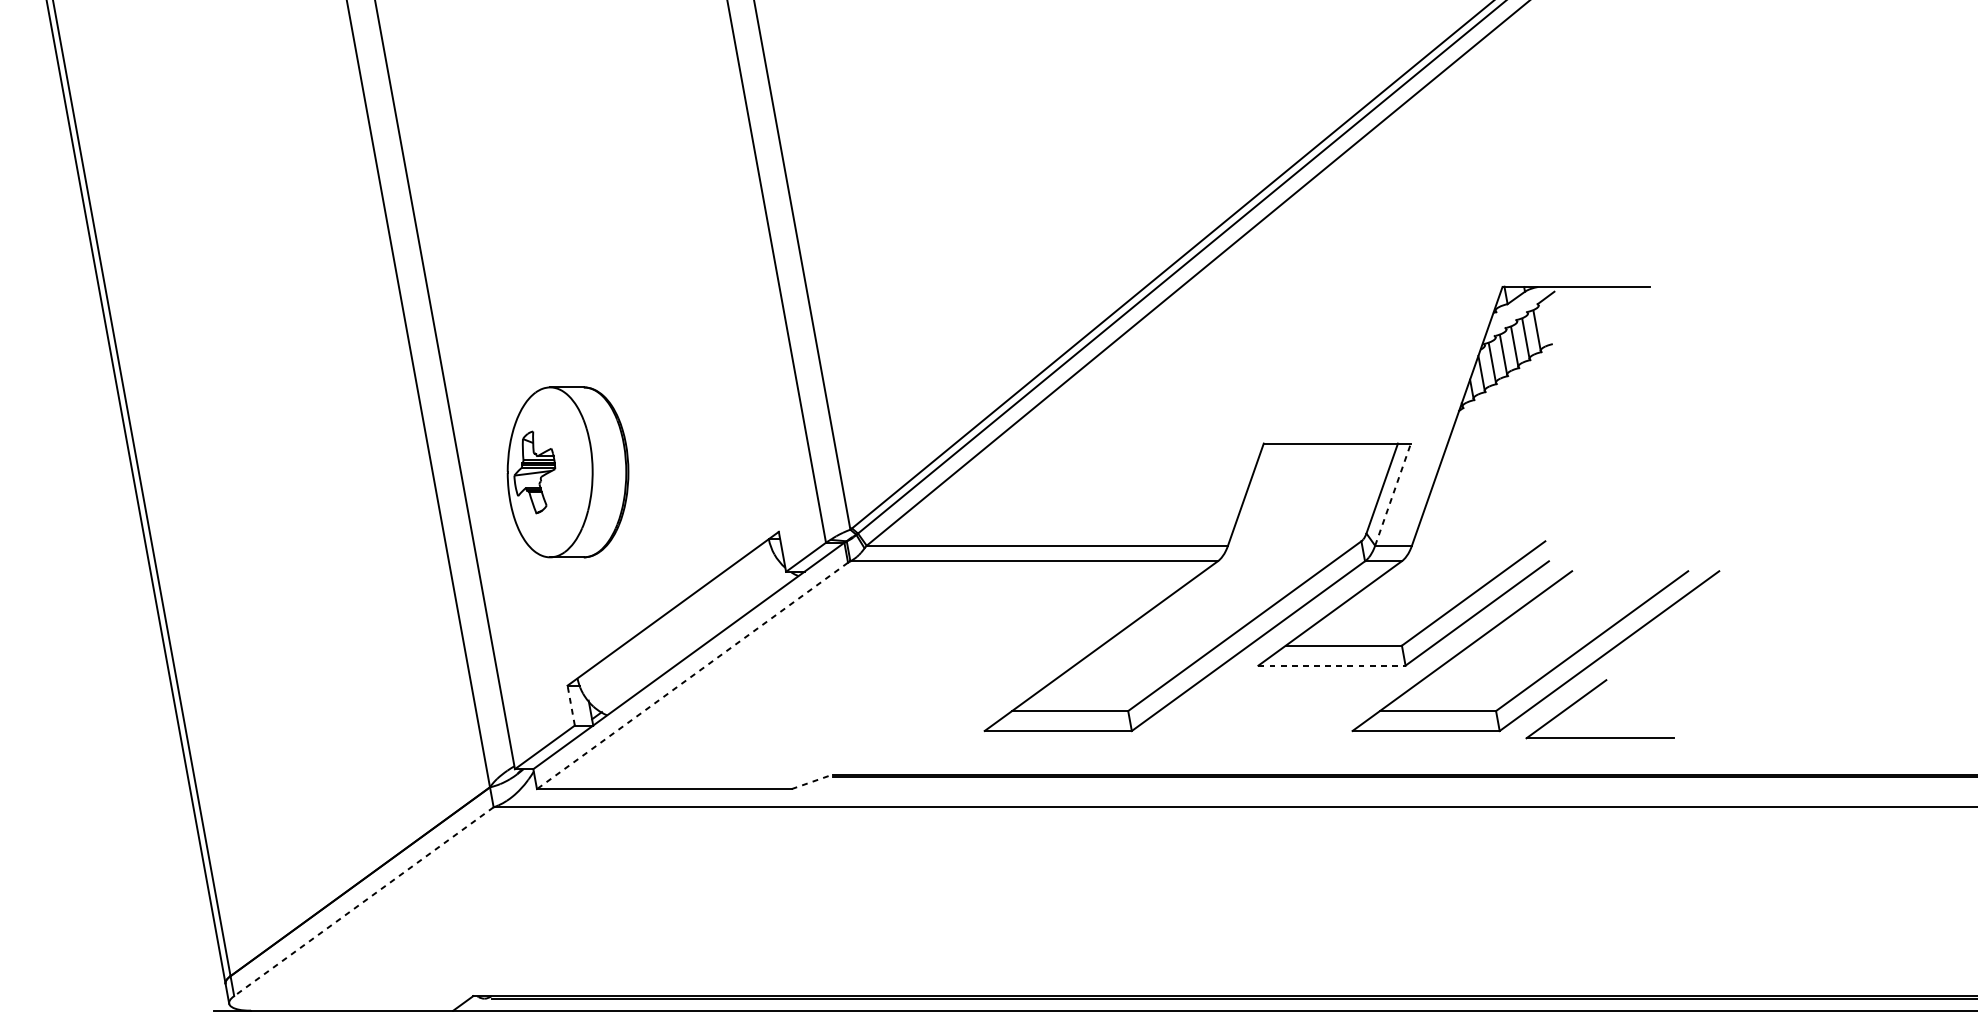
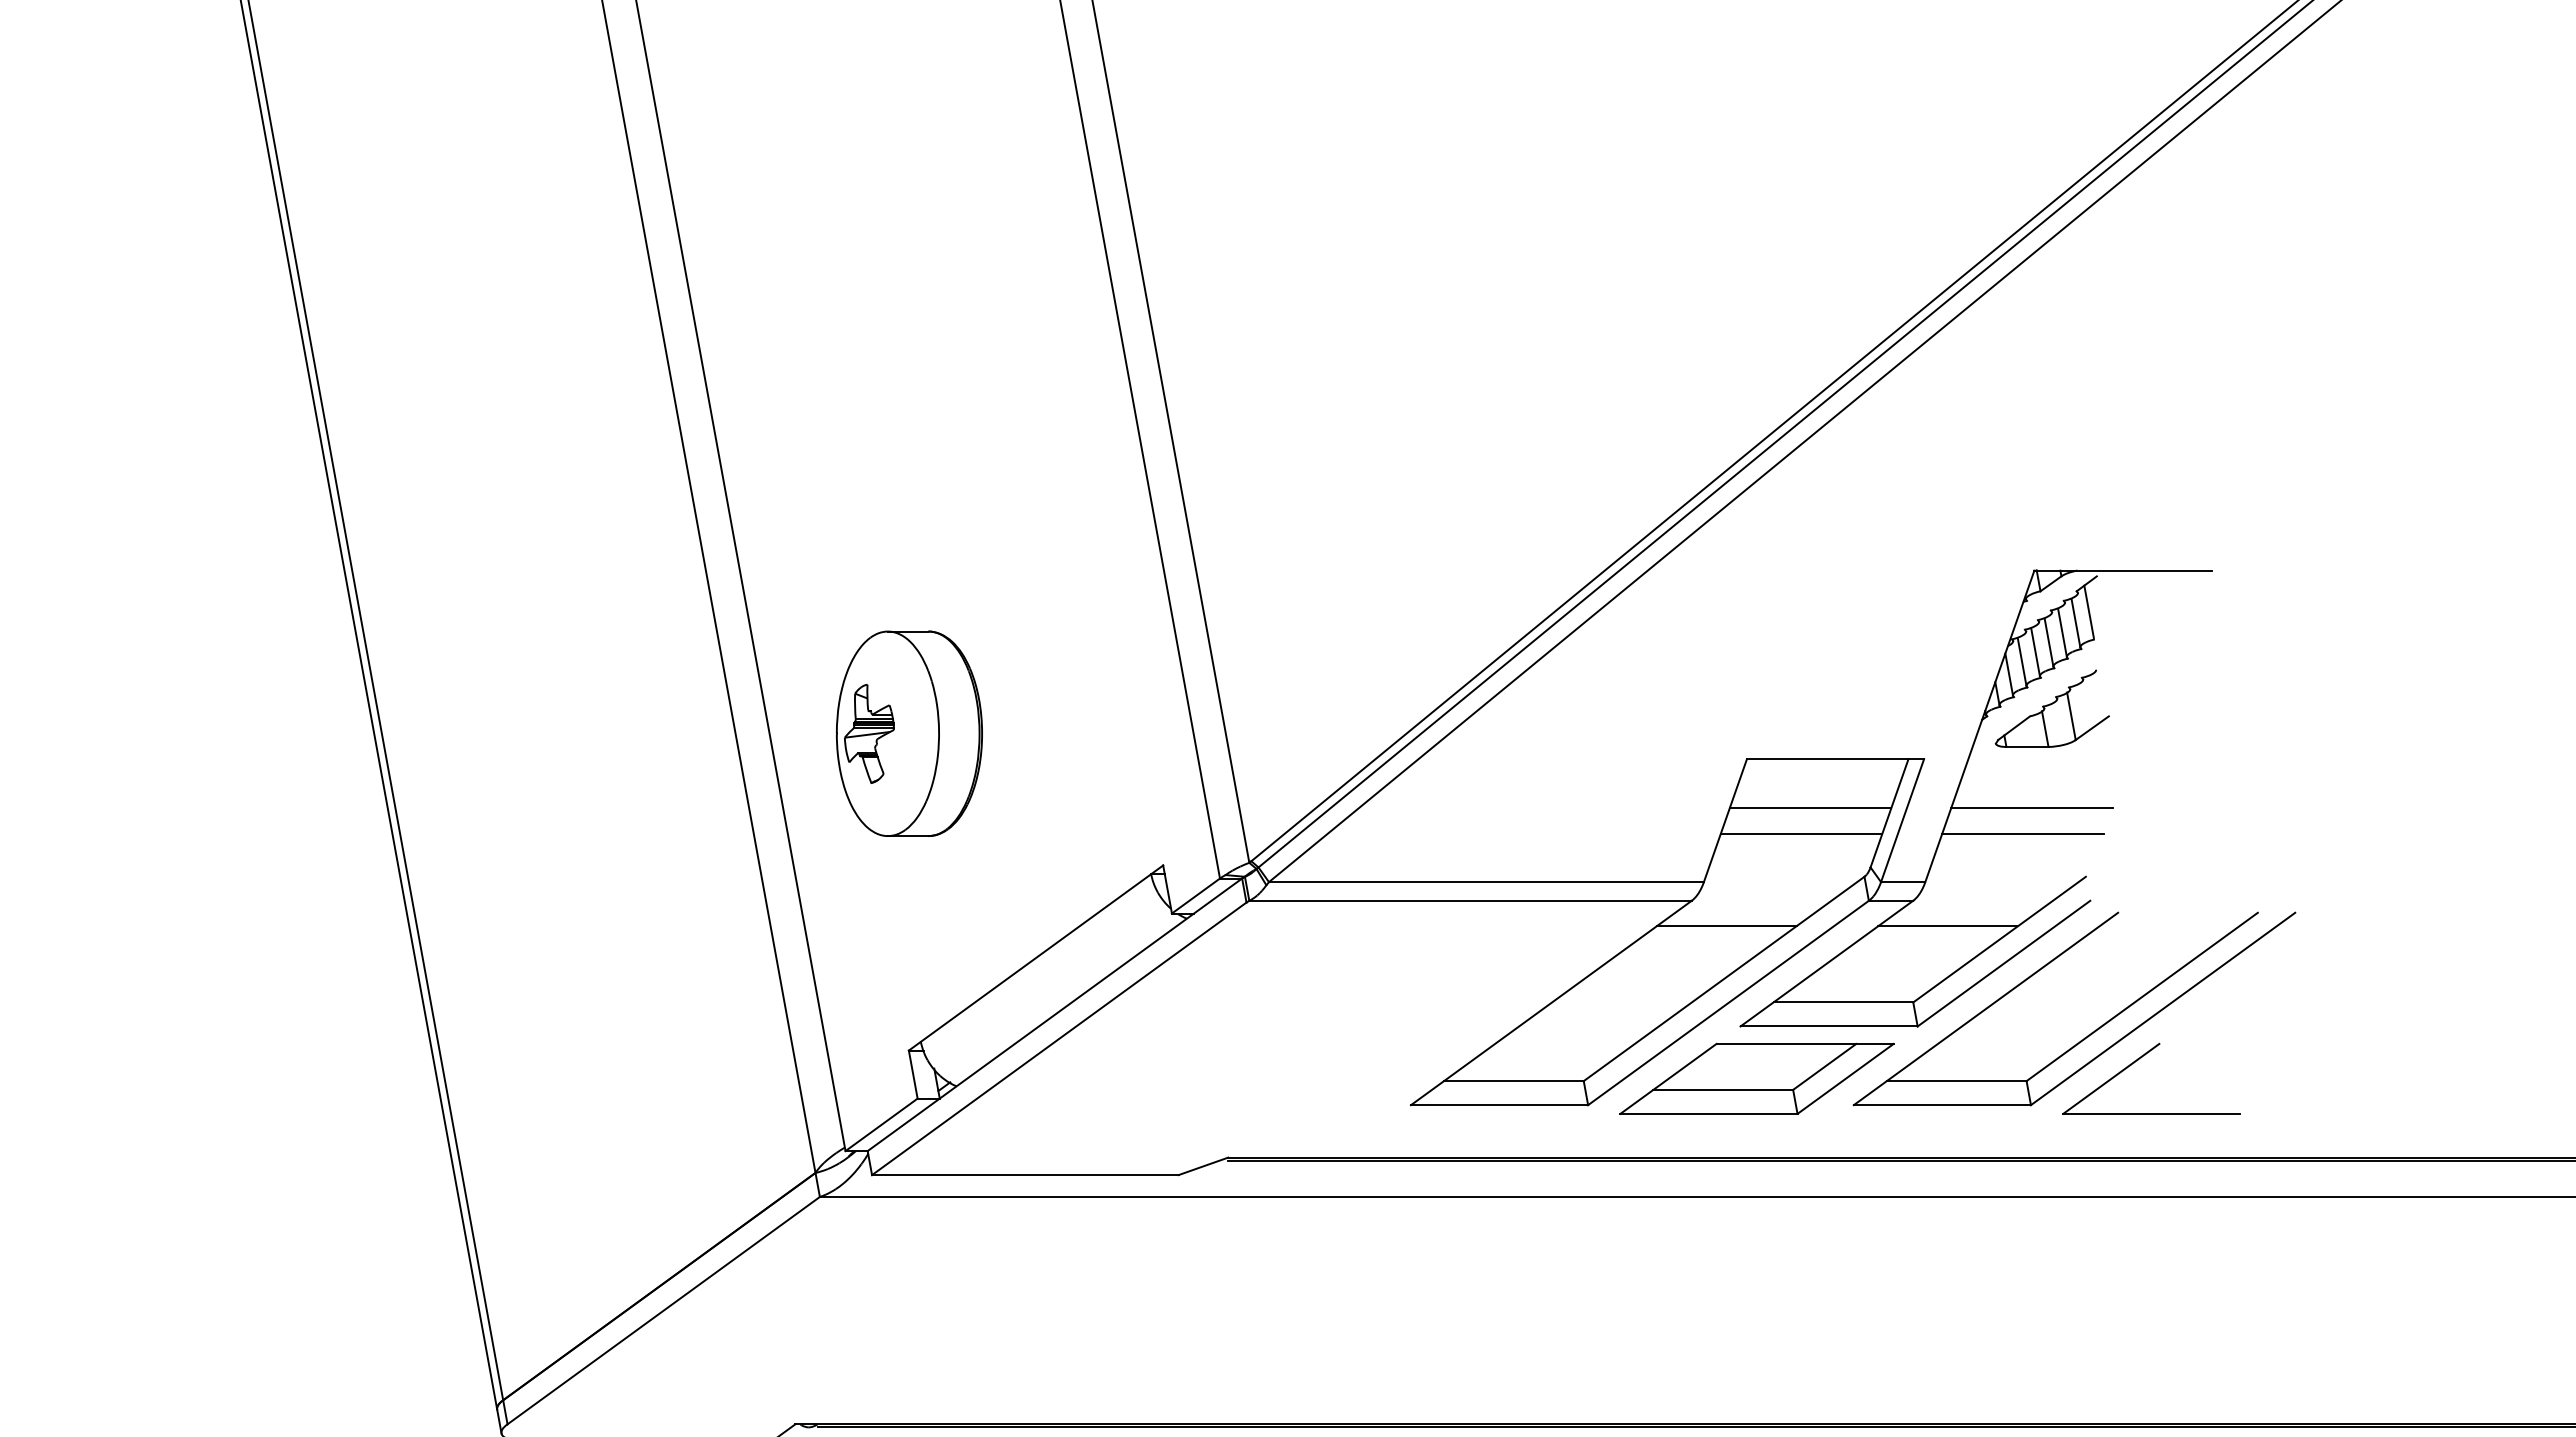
line: (1547, 320) -> (2088, 611), added
part: (1516, 401) -> (2051, 708), added
part: (567, 472) -> (908, 733), moved
line: (1316, 484) -> (1810, 808), added
line: (1500, 484) -> (2031, 808), added
line: (1392, 494) -> (1902, 820), dashed -> solid
line: (1309, 506) -> (1801, 834), added
line: (1492, 506) -> (2022, 834), added
line: (1246, 582) -> (1726, 926), added
line: (1431, 582) -> (1948, 926), added
line: (1332, 665) -> (1829, 1026), dashed -> solid
line: (692, 675) -> (1059, 1038), dashed -> solid
line: (571, 705) -> (913, 1074), dashed -> solid
part: (1271, 708) -> (1756, 1078), added
line: (812, 781) -> (1203, 1166), dashed -> solid
line: (363, 901) -> (663, 1310), dashed -> solid

